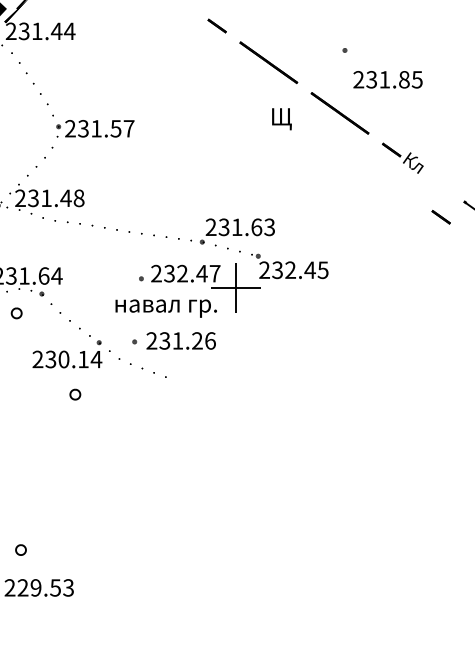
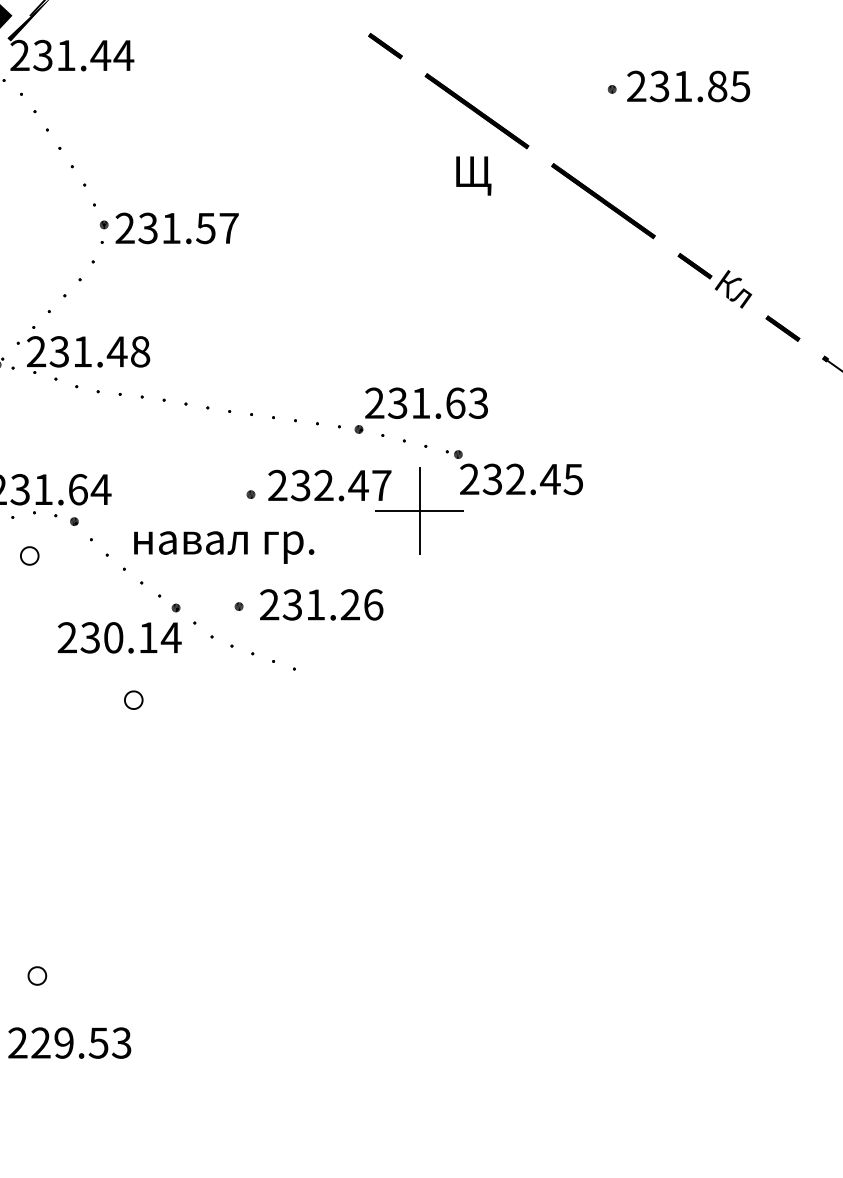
text: (387, 79) -> (687, 85), moved
text: (281, 119) -> (472, 176), moved
line: (440, 217) -> (781, 329), moved
text: (165, 308) -> (222, 547), moved

